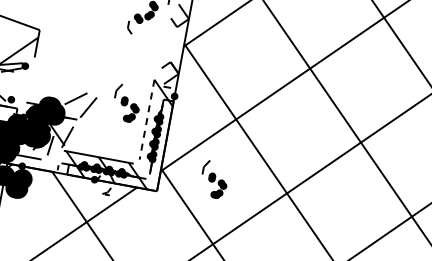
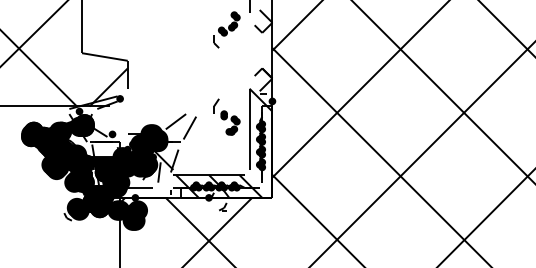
line: (146, 119) -> (249, 129), dashed -> solid
part: (214, 179) -> (326, 175), removed

